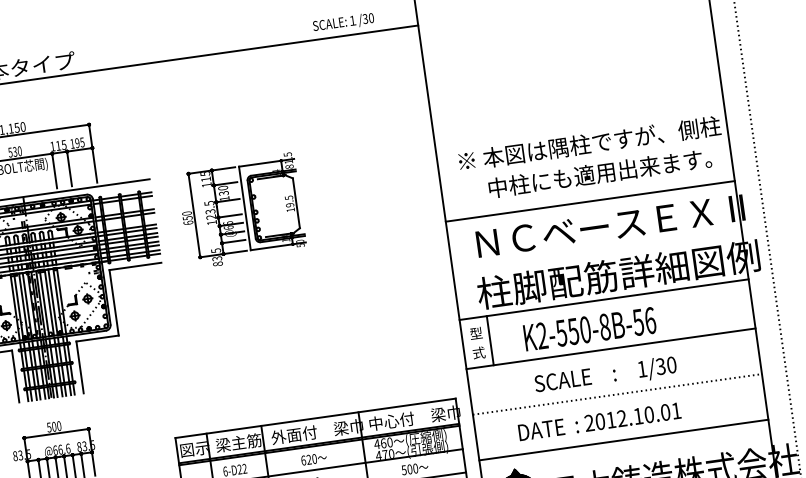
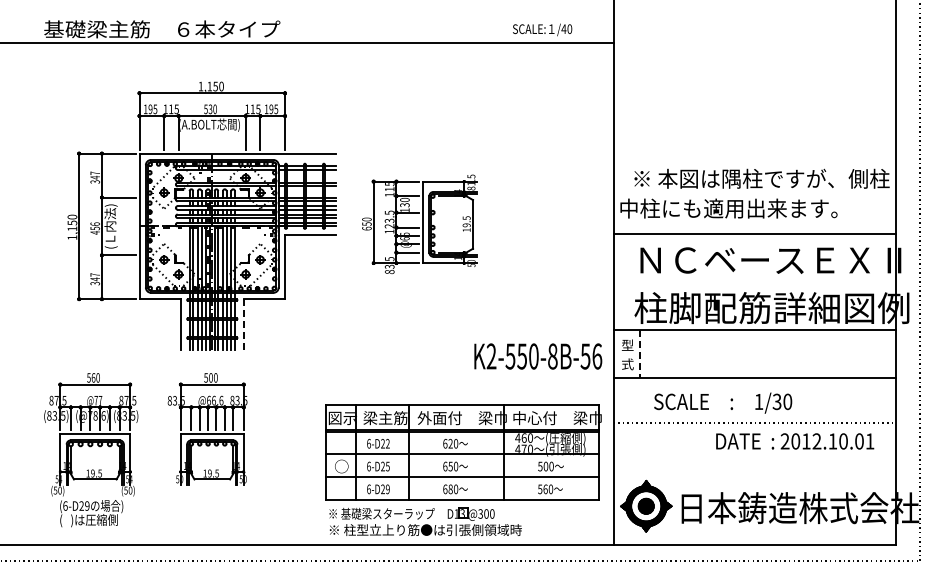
text: (365, 19) -> (563, 29), /30 -> /40
text: (599, 173) -> (728, 208), moved
part: (241, 211) -> (419, 224), moved
text: (590, 329) -> (538, 356), moved
line: (490, 341) -> (640, 354), solid -> dashed
line: (79, 367) -> (243, 324), solid -> dashed
text: (606, 374) -> (723, 402), moved
text: (600, 421) -> (795, 441), moved
line: (623, 440) -> (754, 467), removed

